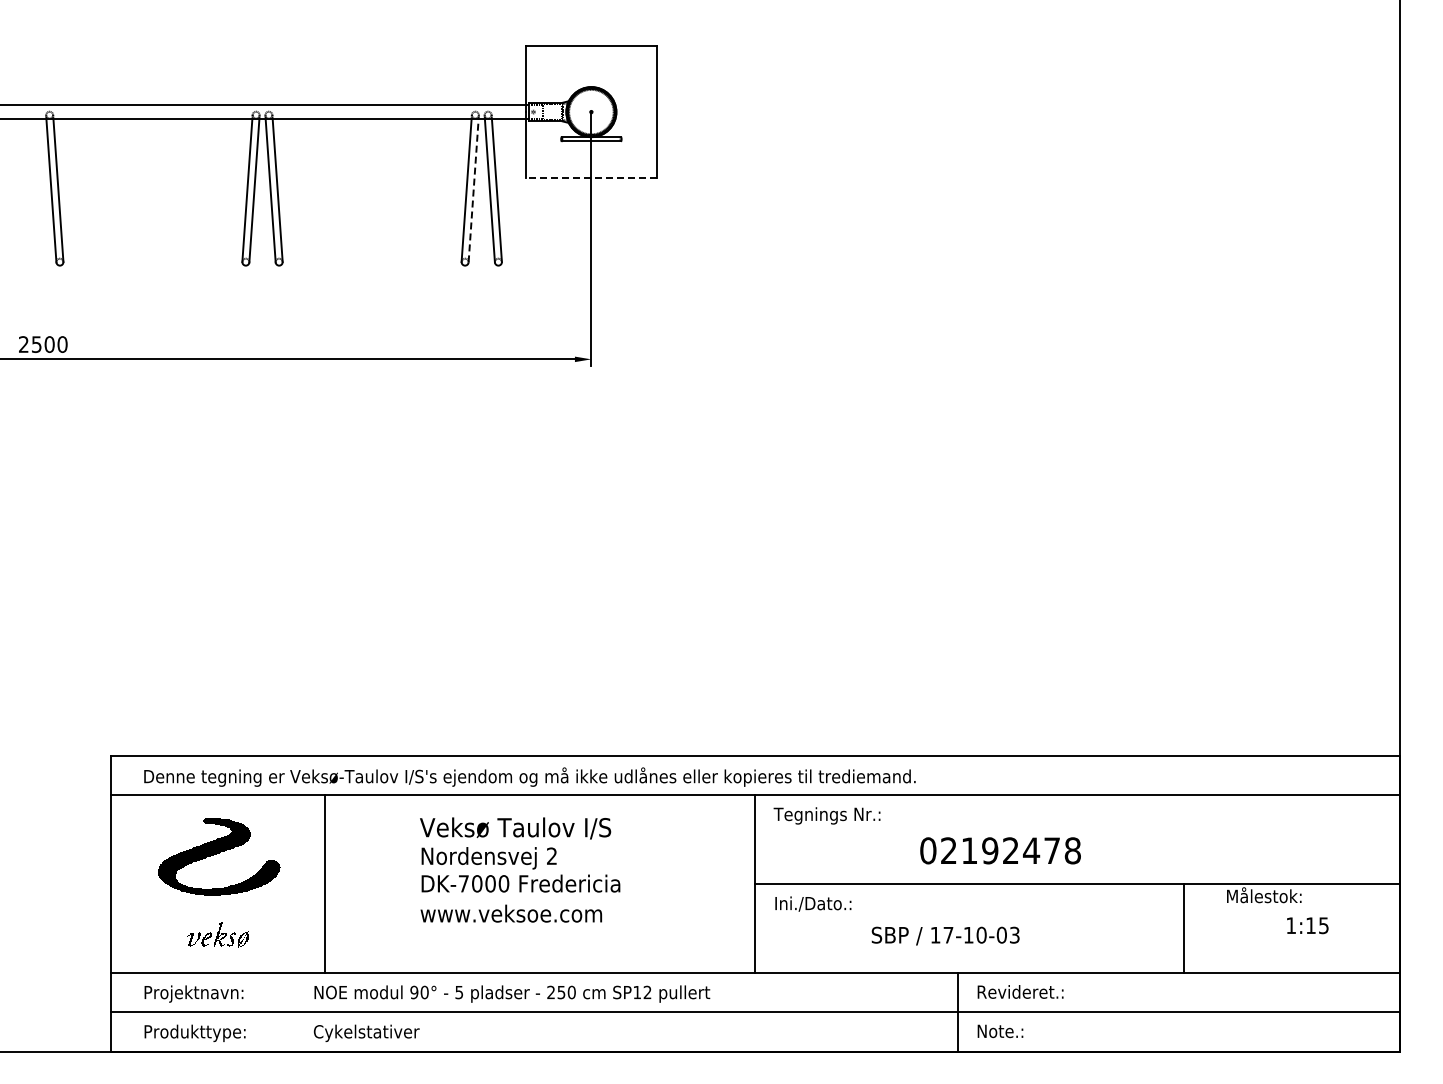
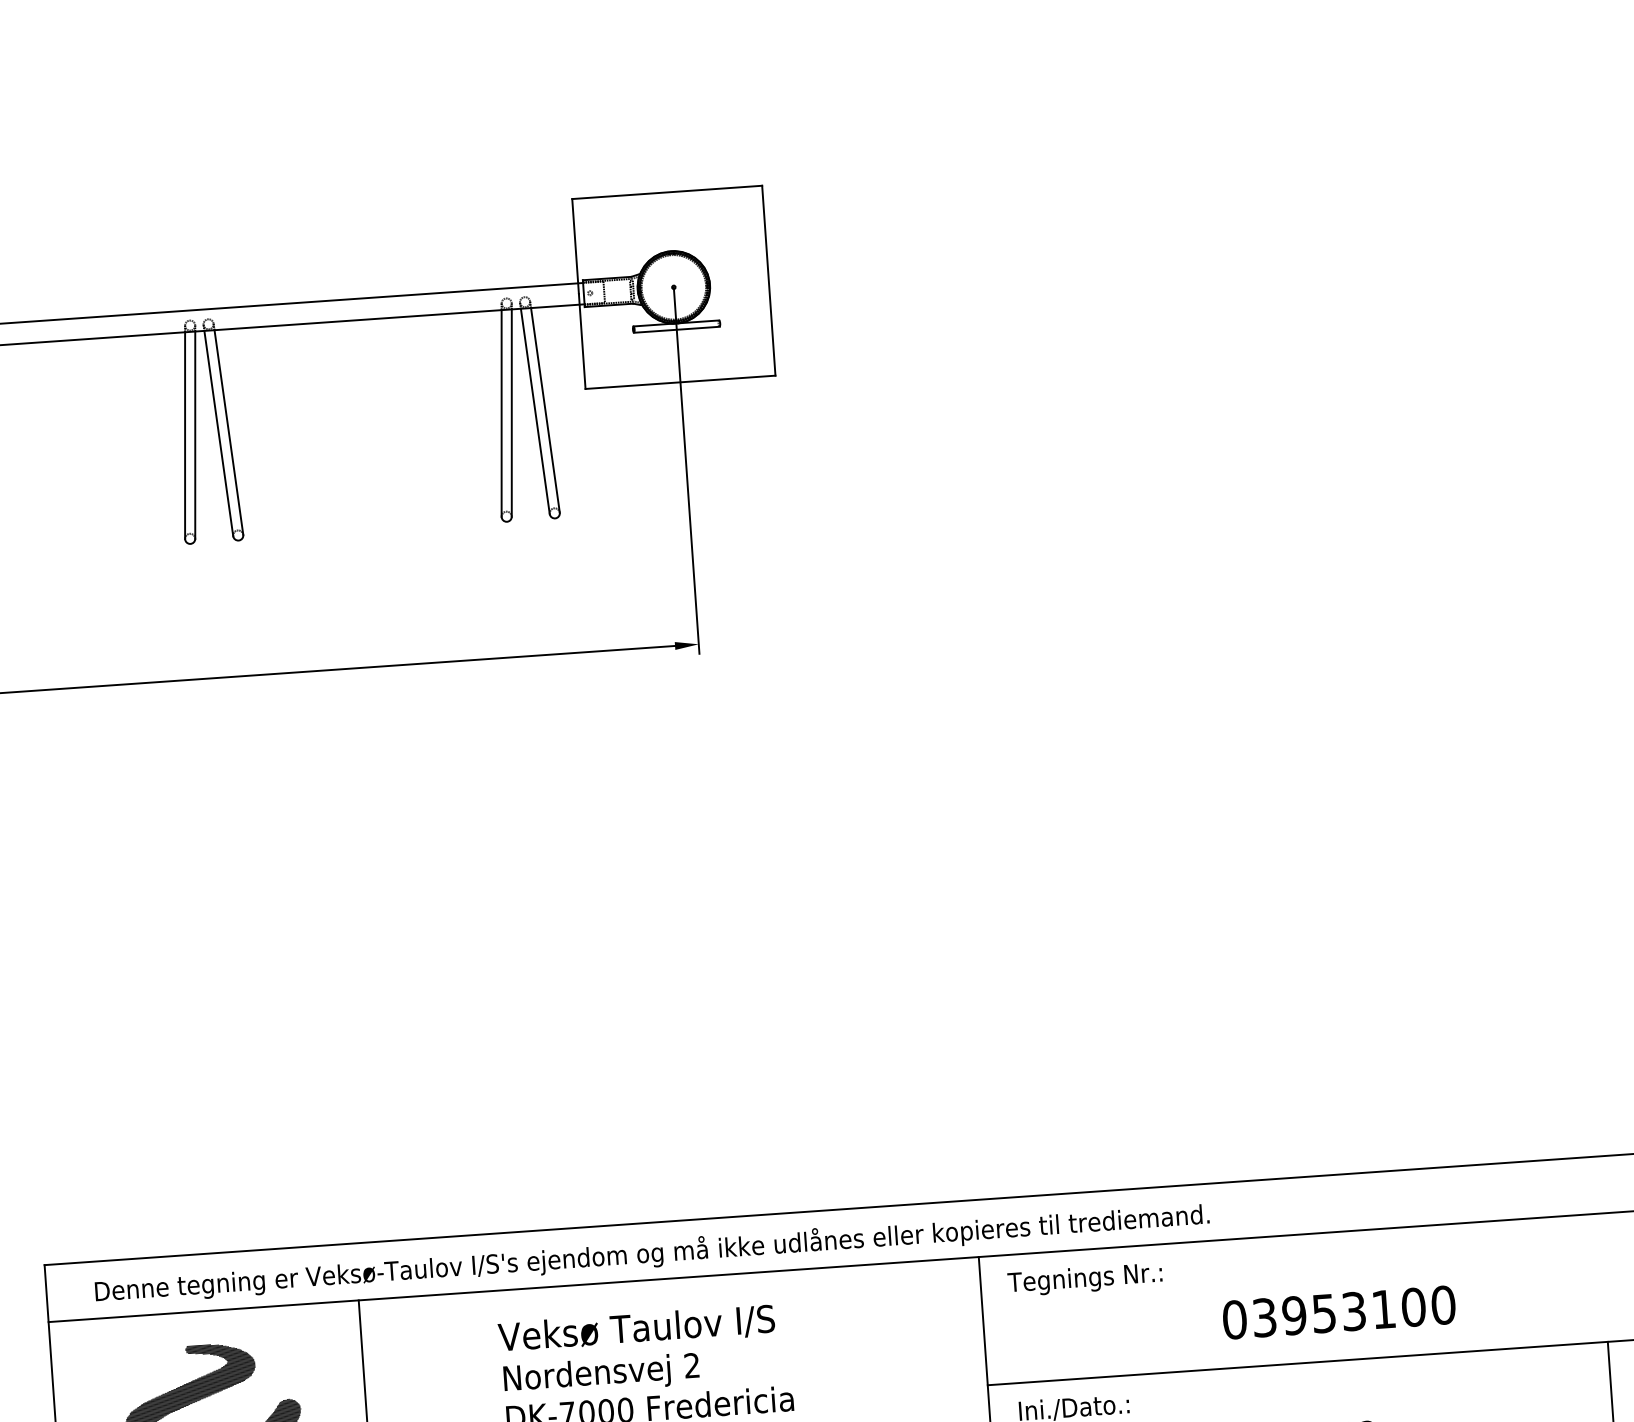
line: (591, 177) -> (680, 381), dashed -> solid
line: (473, 190) -> (511, 412), dashed -> solid
text: (1011, 850) -> (1354, 1310), 02192478 -> 03953100

